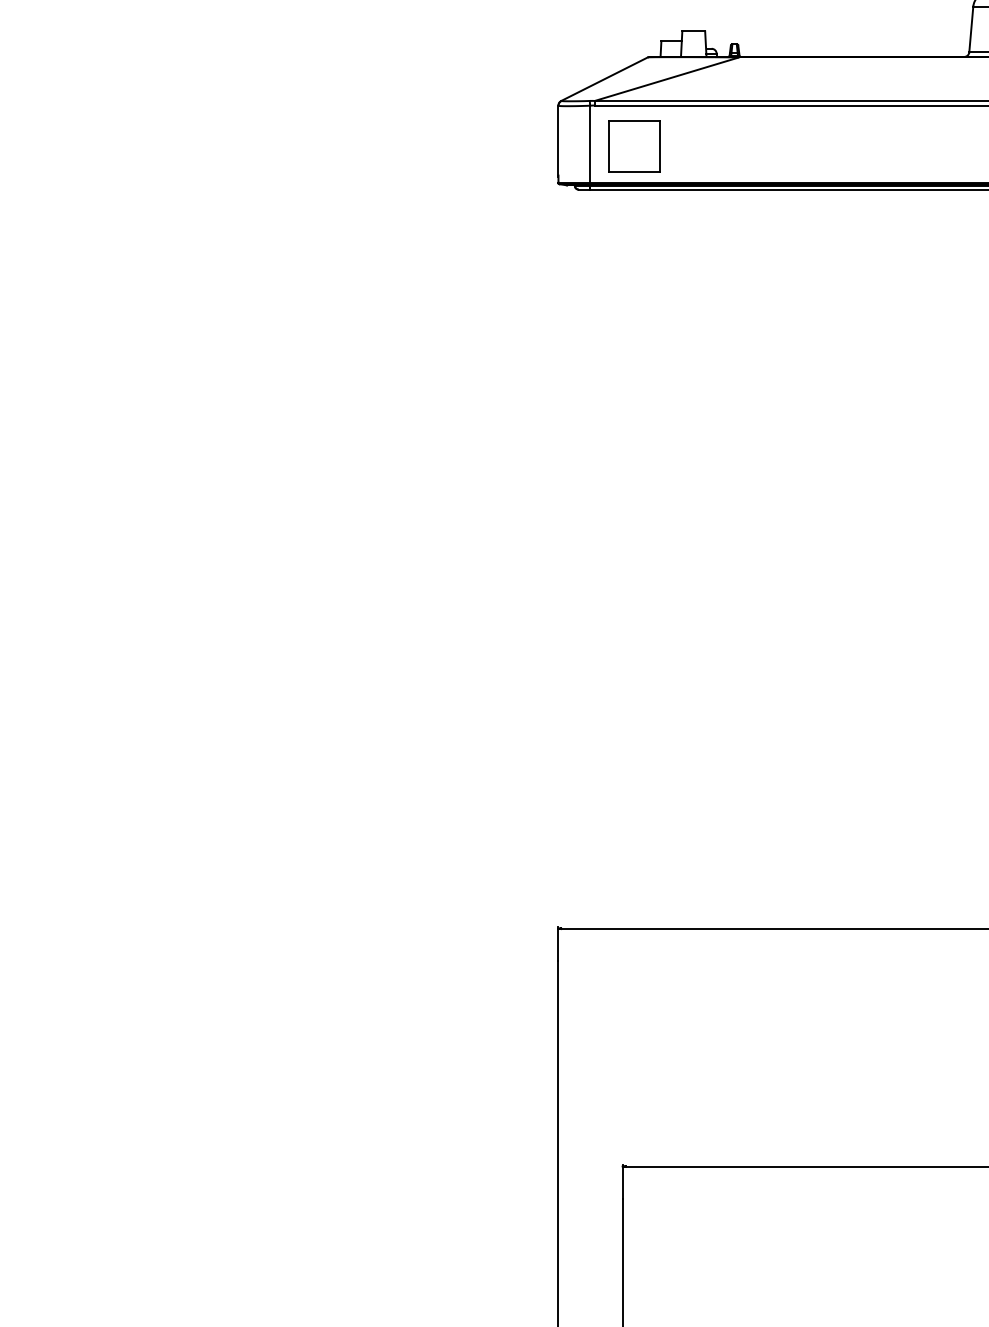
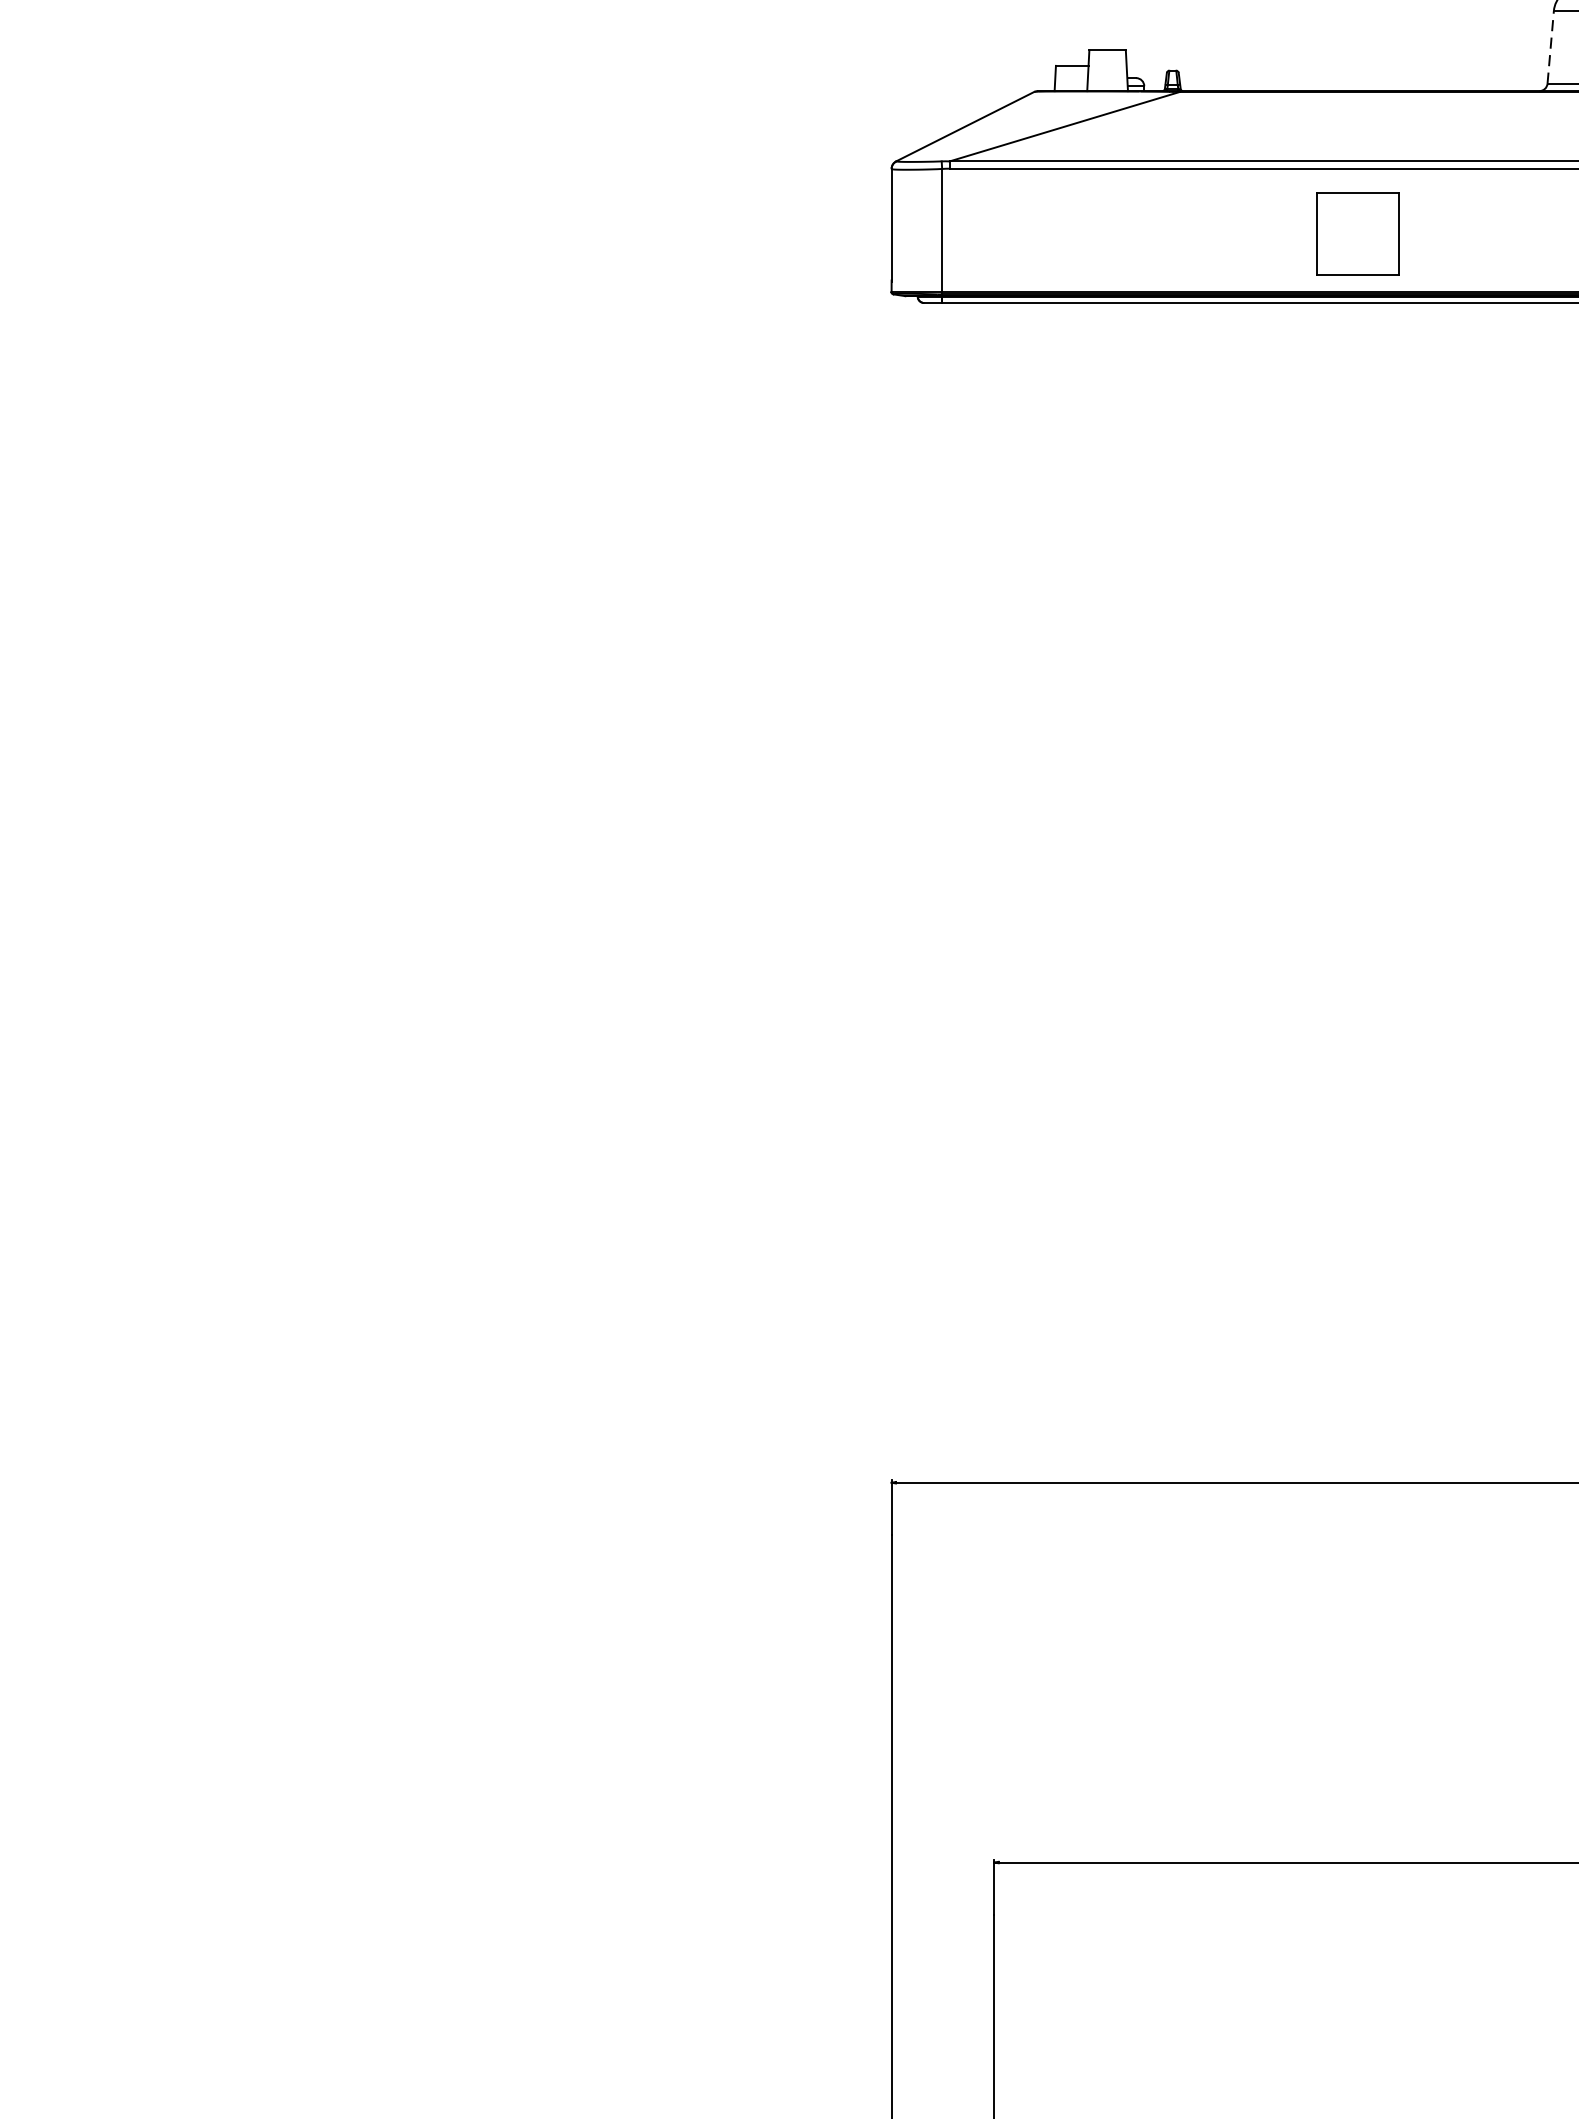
line: (971, 29) -> (1551, 47), solid -> dashed
part: (634, 146) -> (1357, 234), moved

